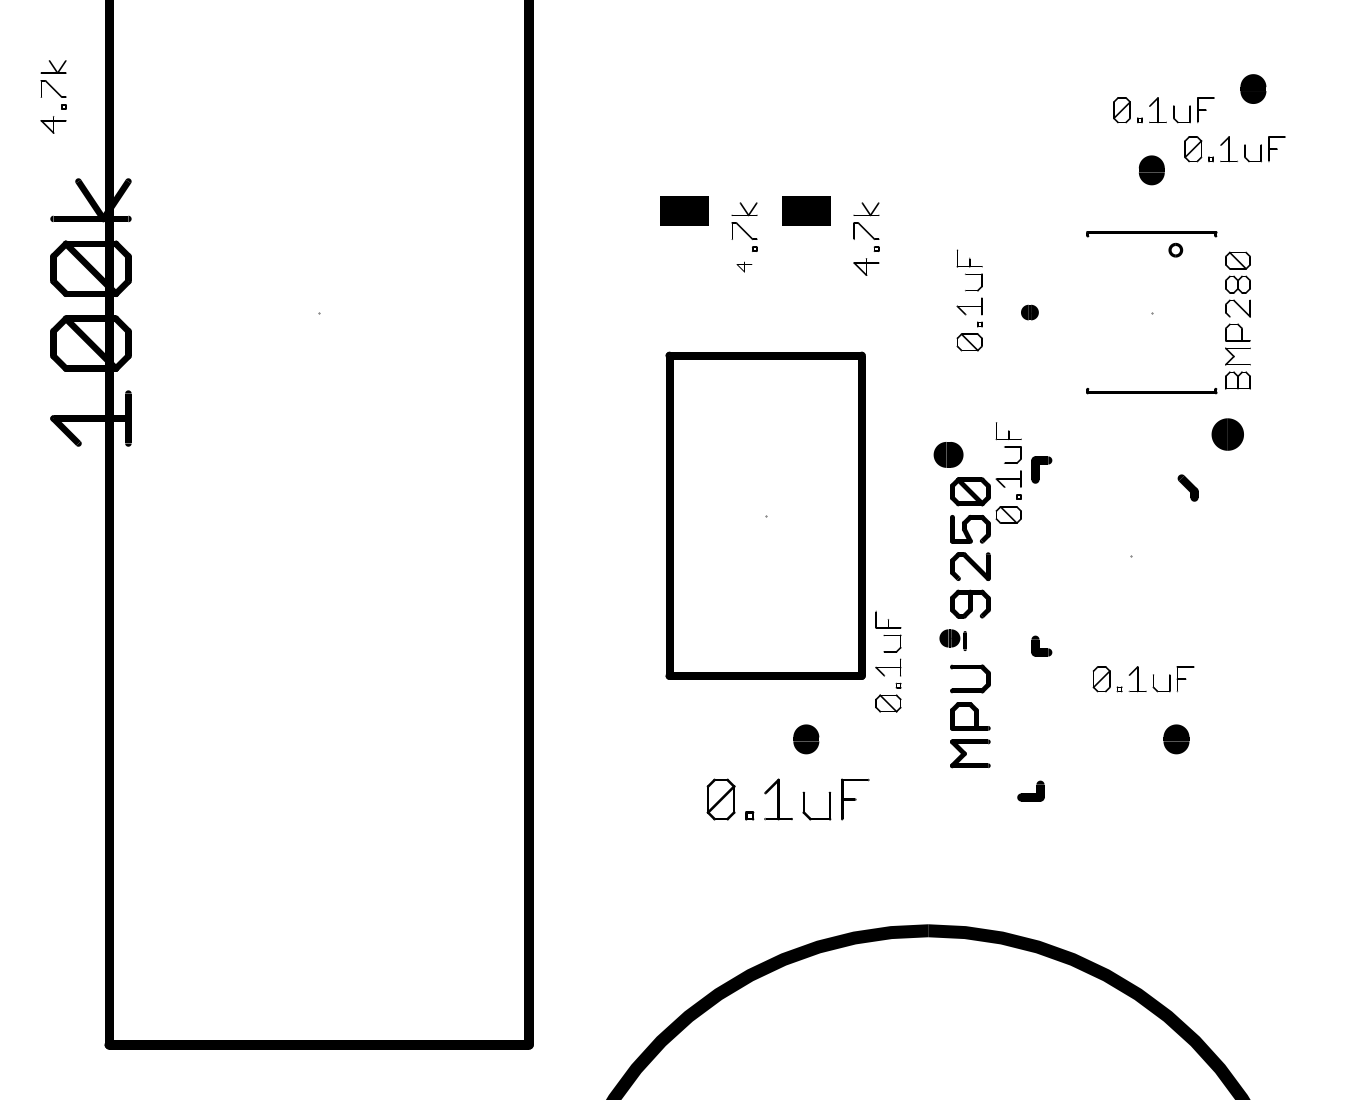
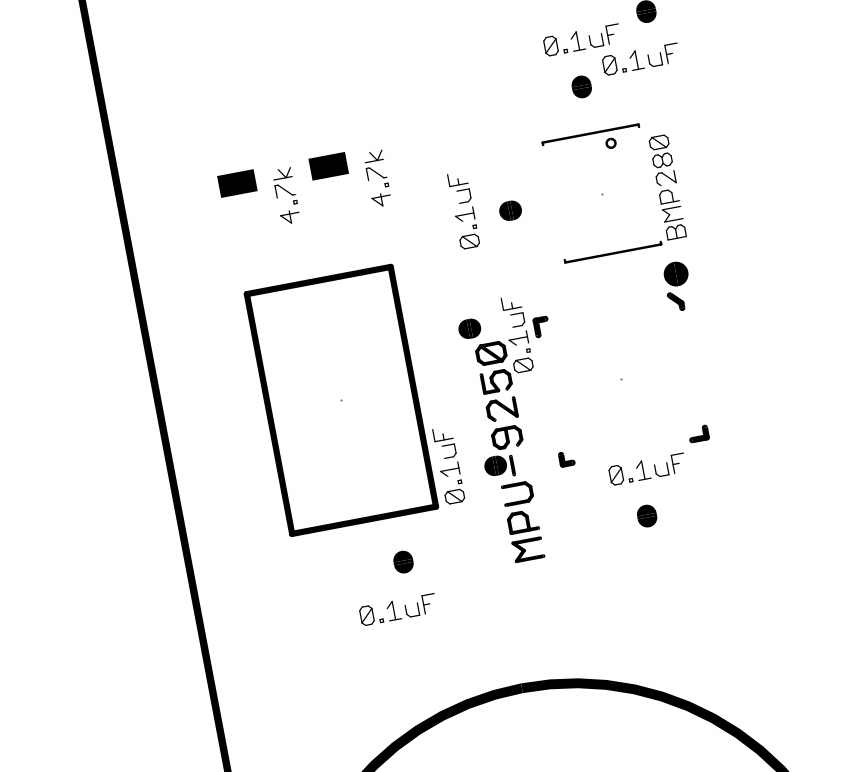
part: (744, 266) -> (290, 216), size x1.67
part: (1029, 312) -> (510, 210), size x1.67
part: (1187, 487) -> (675, 301), moved
part: (952, 639) -> (498, 466), size x1.43
part: (888, 661) -> (448, 465), moved
part: (1176, 739) -> (647, 516), moved
part: (1030, 790) -> (698, 433), moved
part: (787, 799) -> (397, 609), size x0.62

